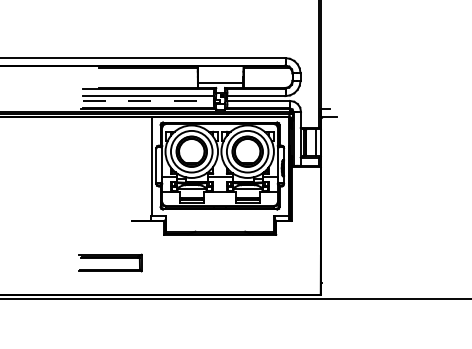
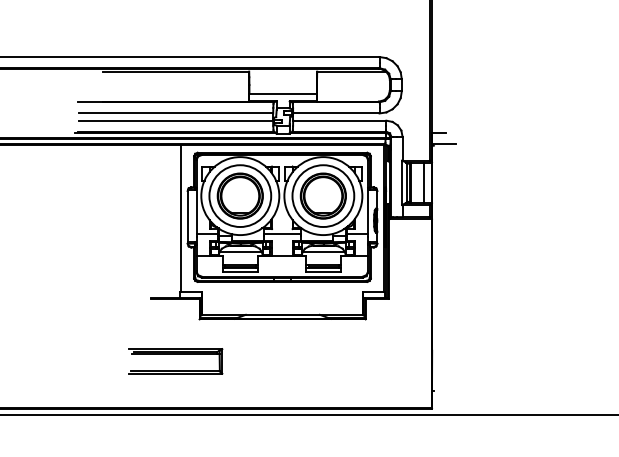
line: (148, 100) -> (176, 120), dashed -> solid
part: (110, 262) -> (176, 360), moved

